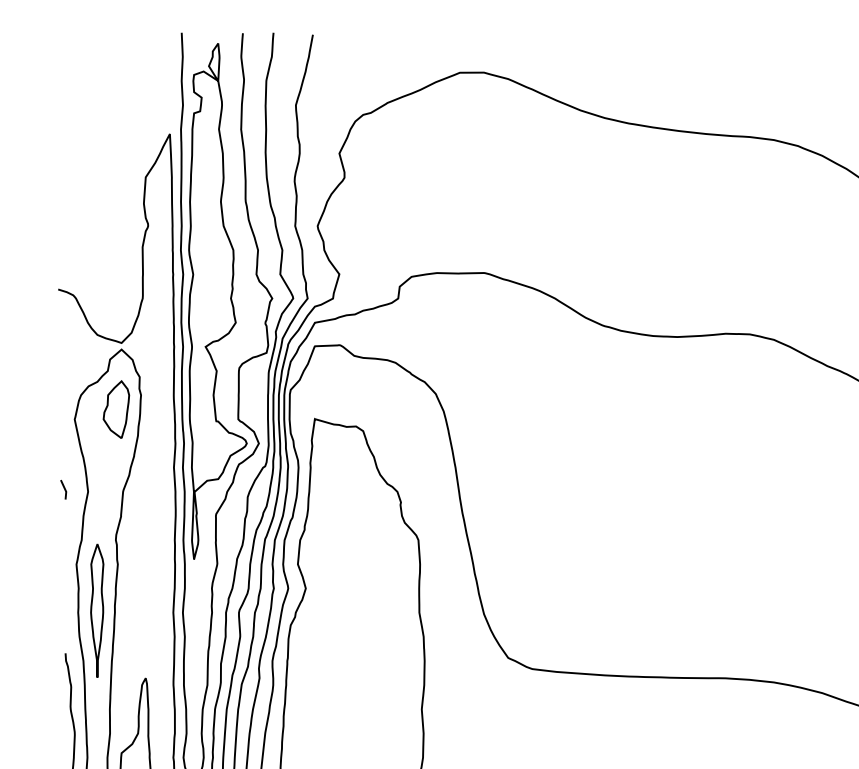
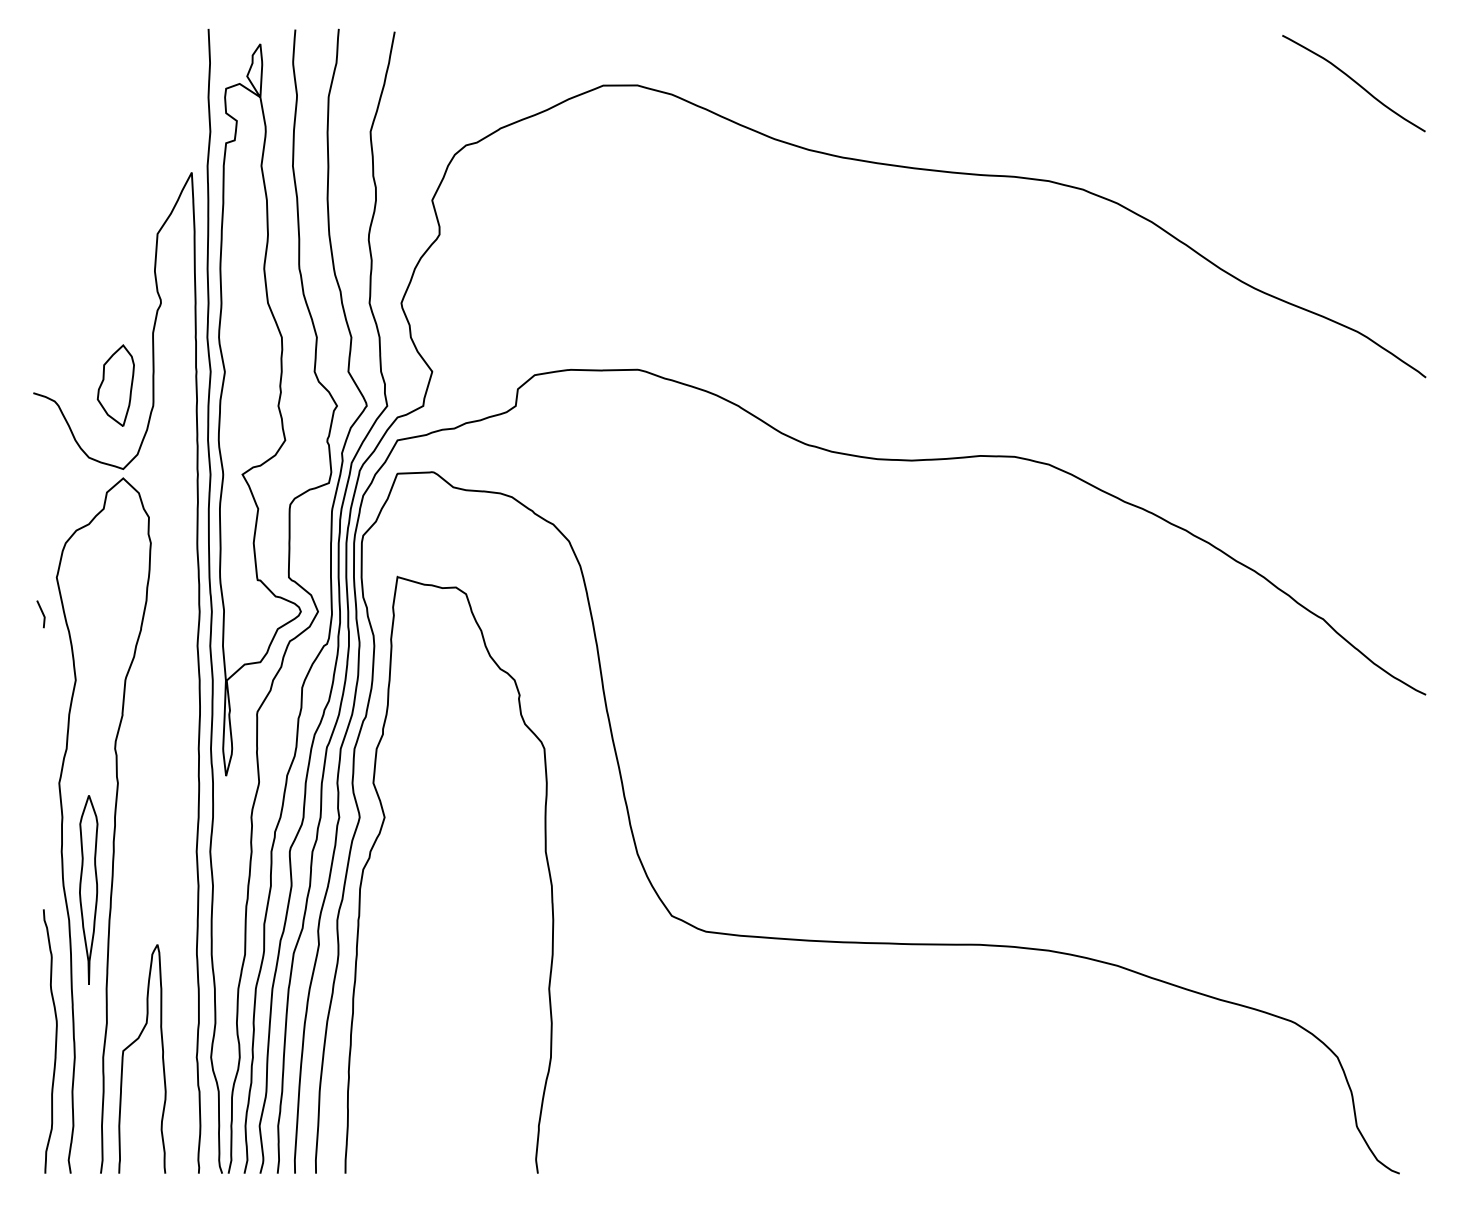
part: (116, 409) -> (115, 385), moved
line: (64, 489) -> (42, 614), moved
part: (97, 610) -> (88, 889), moved

